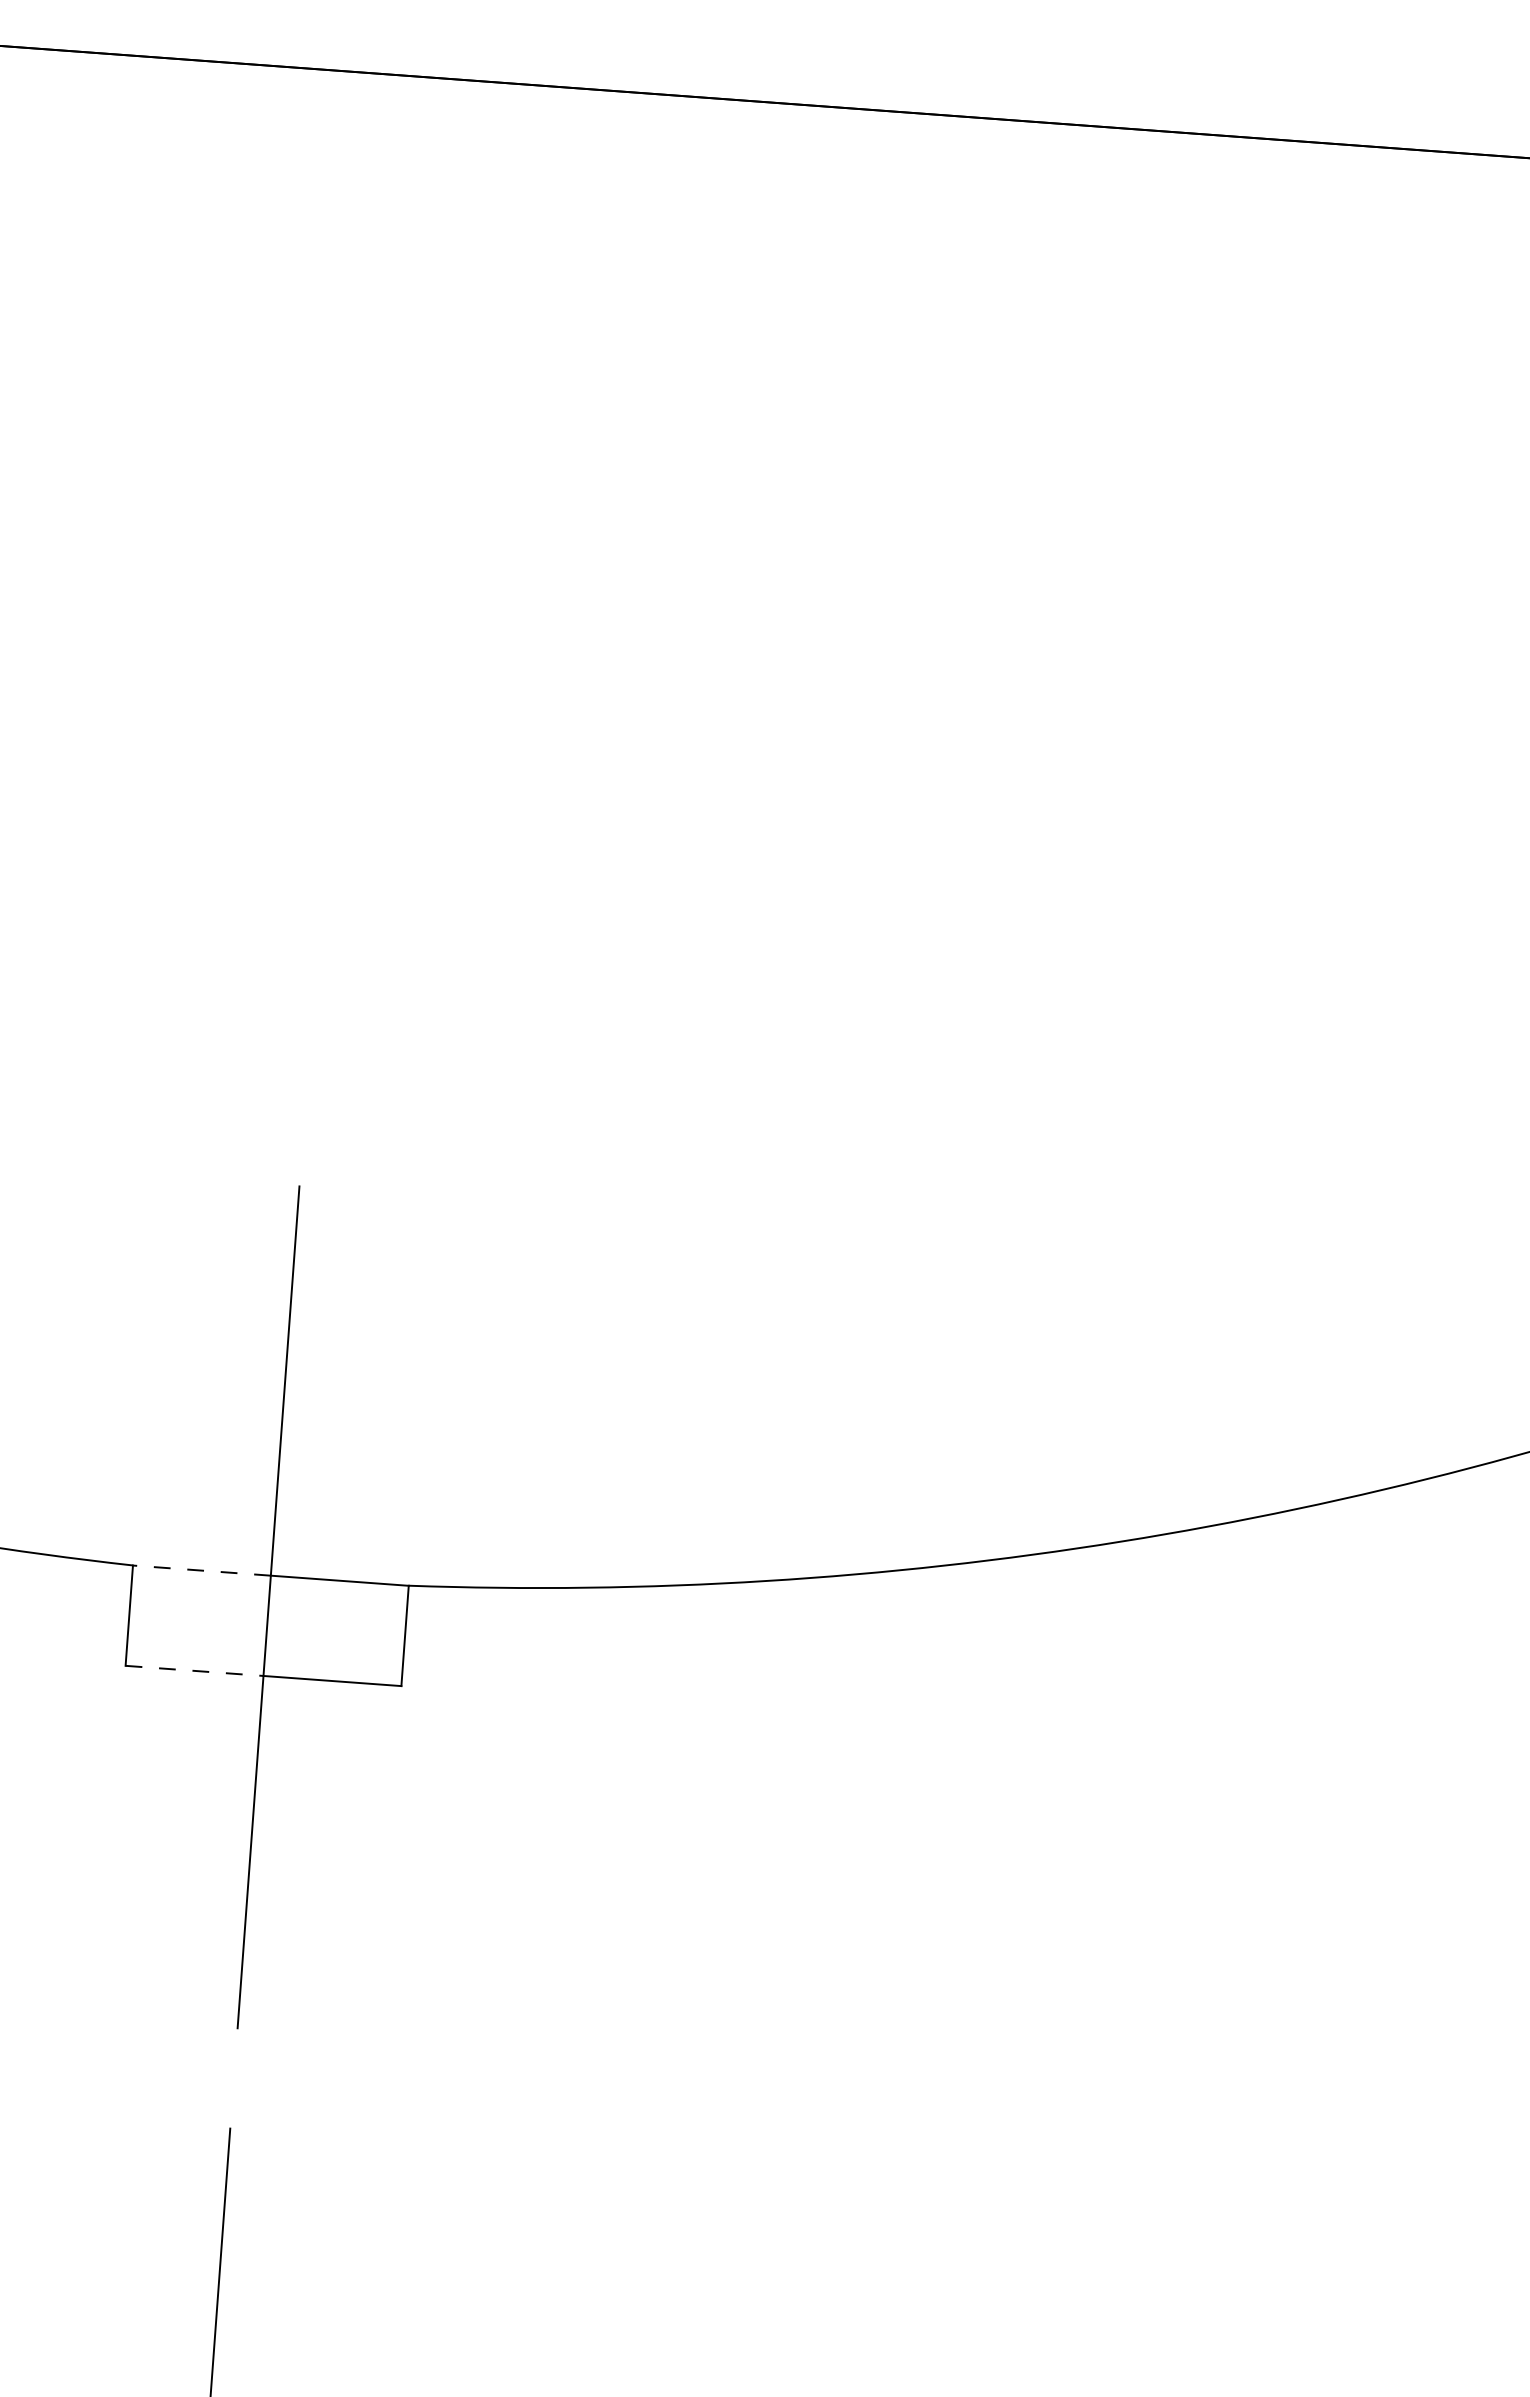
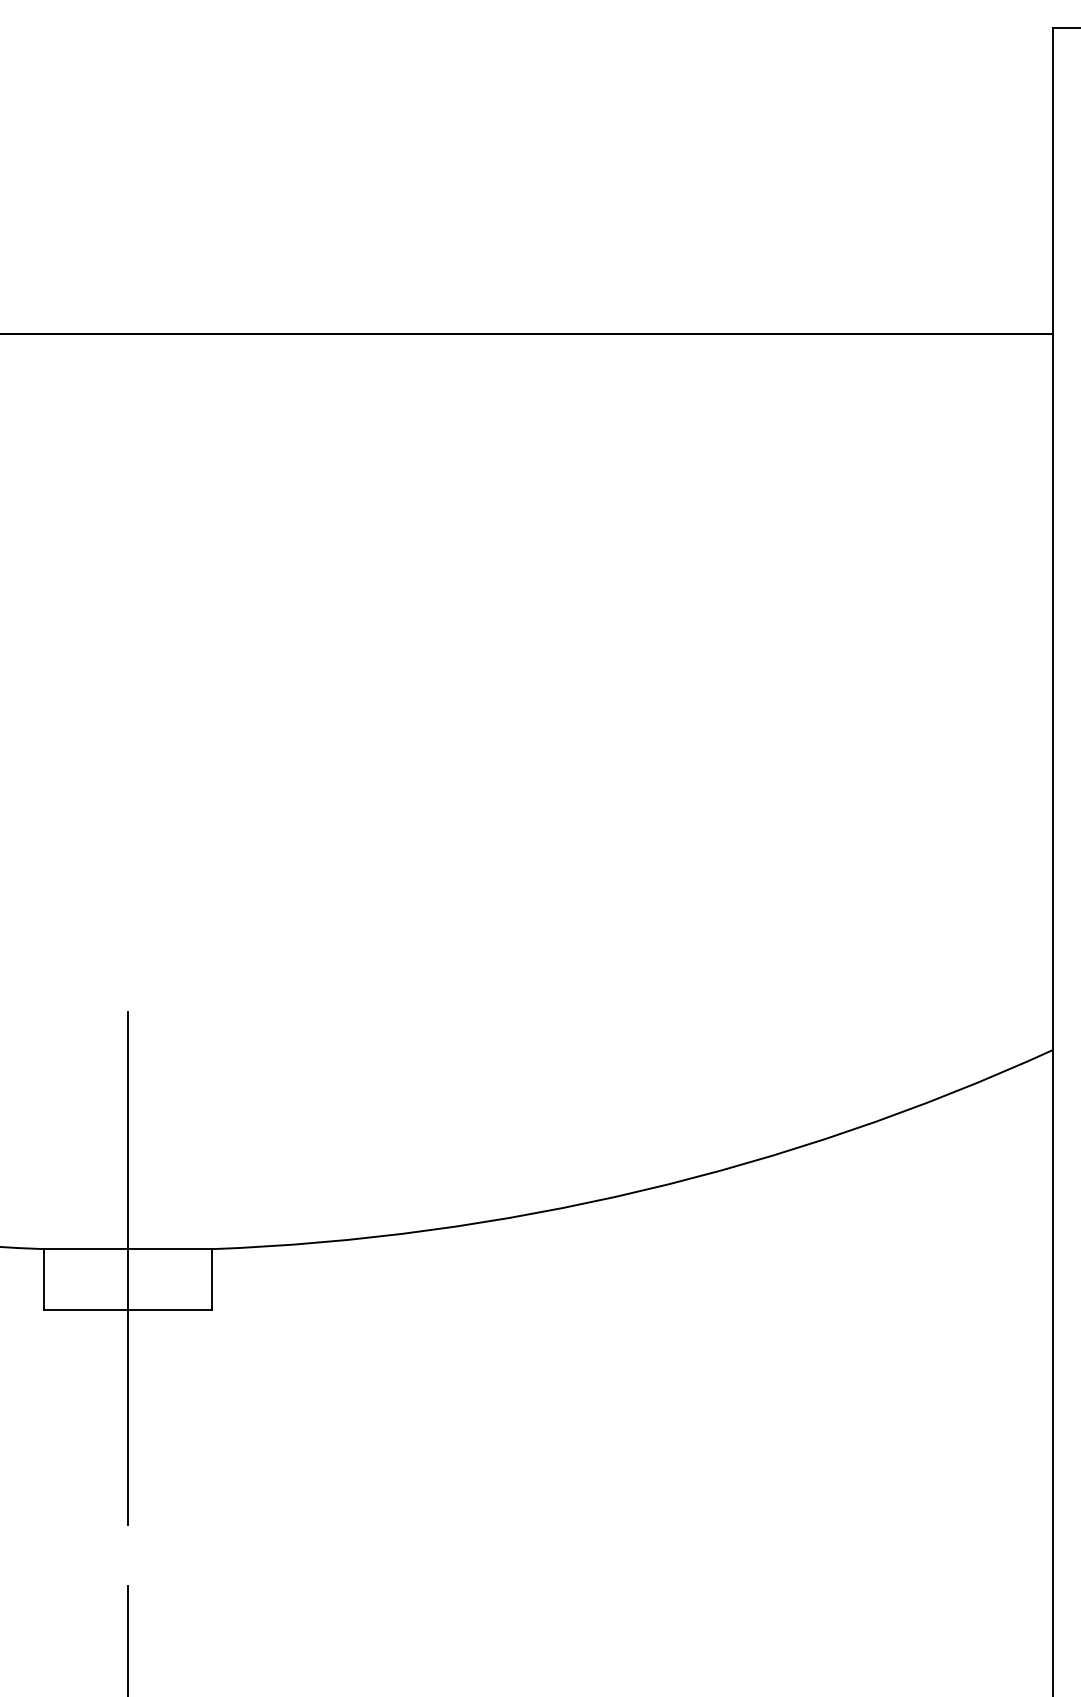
line: (200, 1571) -> (85, 1249), dashed -> solid
line: (195, 1671) -> (86, 1310), dashed -> solid

